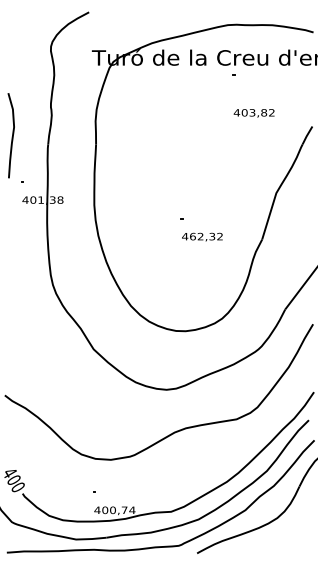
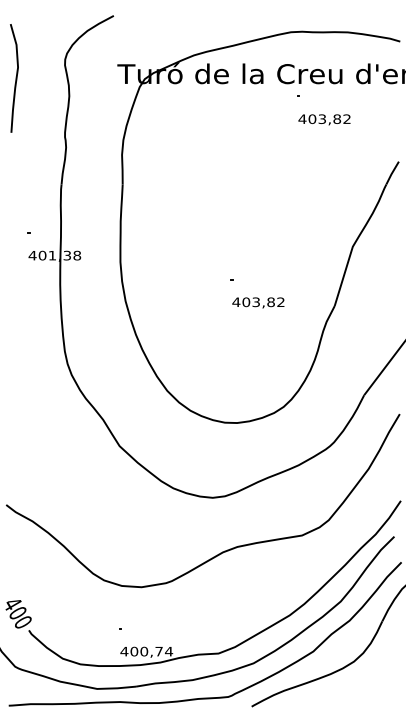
text: (254, 113) -> (324, 119), moved
curve: (12, 135) -> (15, 78), moved
text: (202, 236) -> (258, 302), 462,32 -> 403,82

